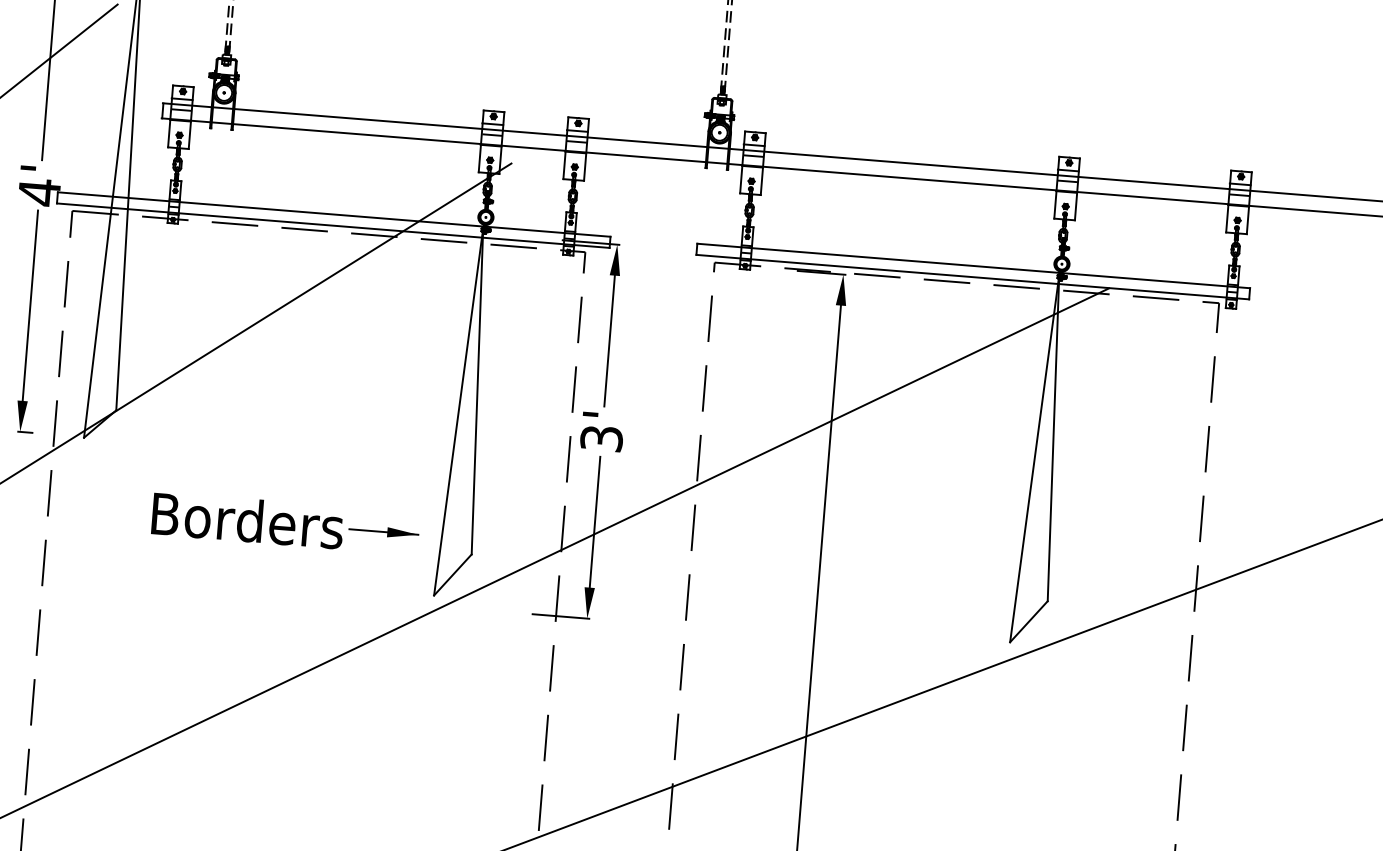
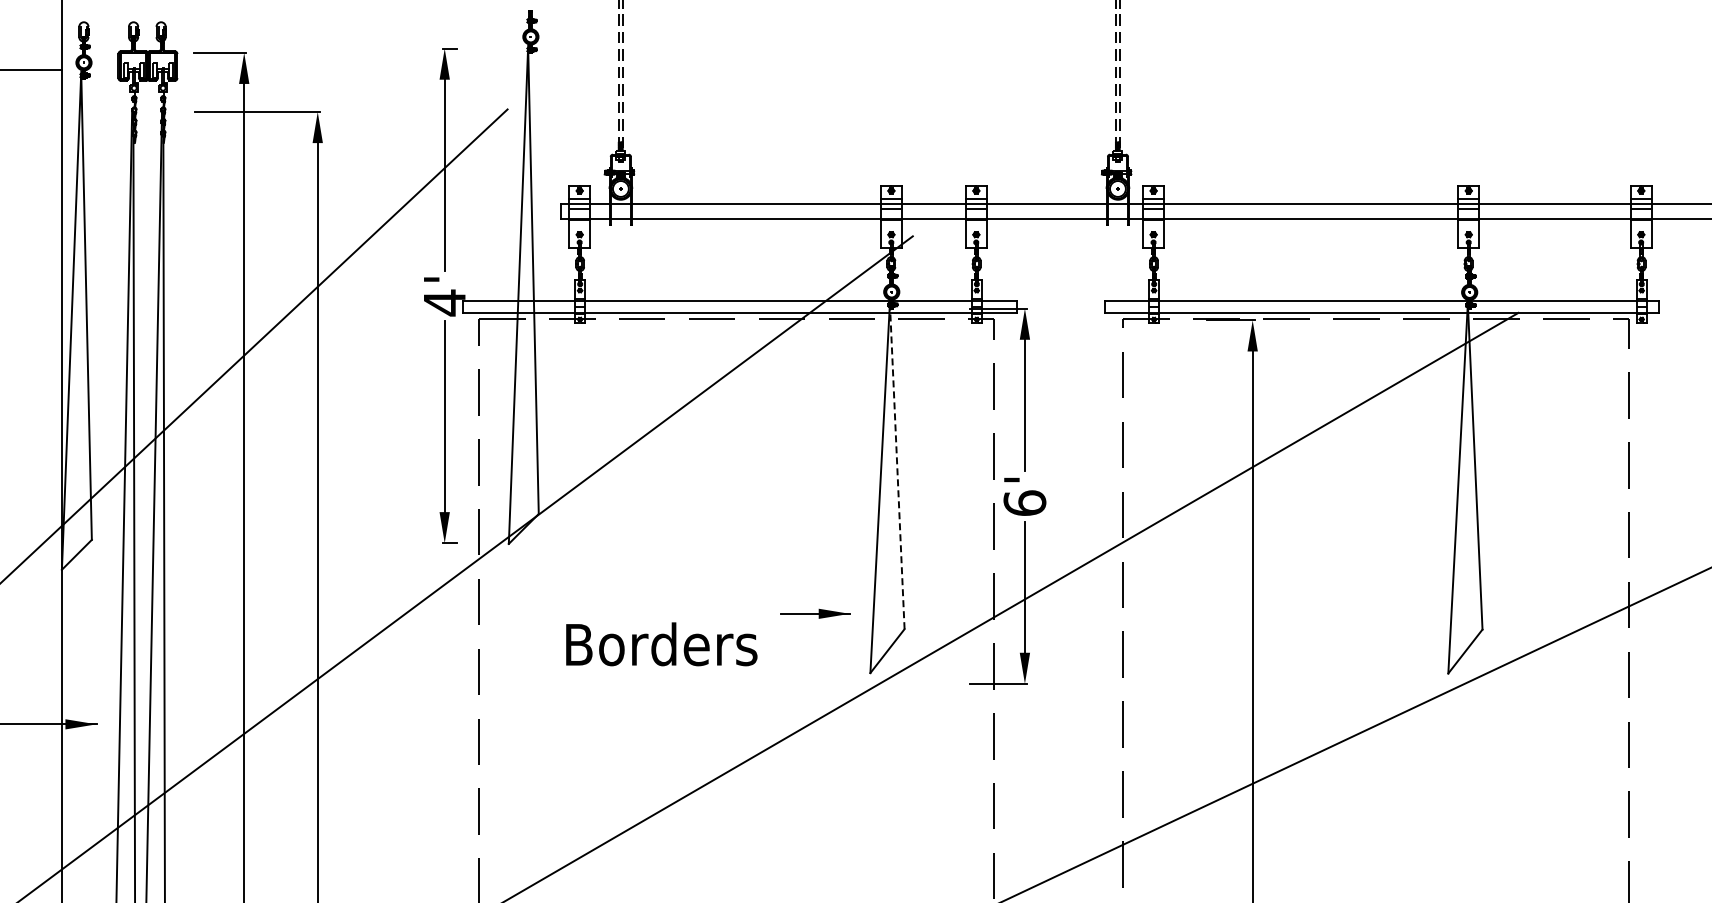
line: (477, 391) -> (897, 466), solid -> dashed
text: (601, 437) -> (1024, 502), 3' -> 6'
text: (247, 520) -> (661, 644), moved

